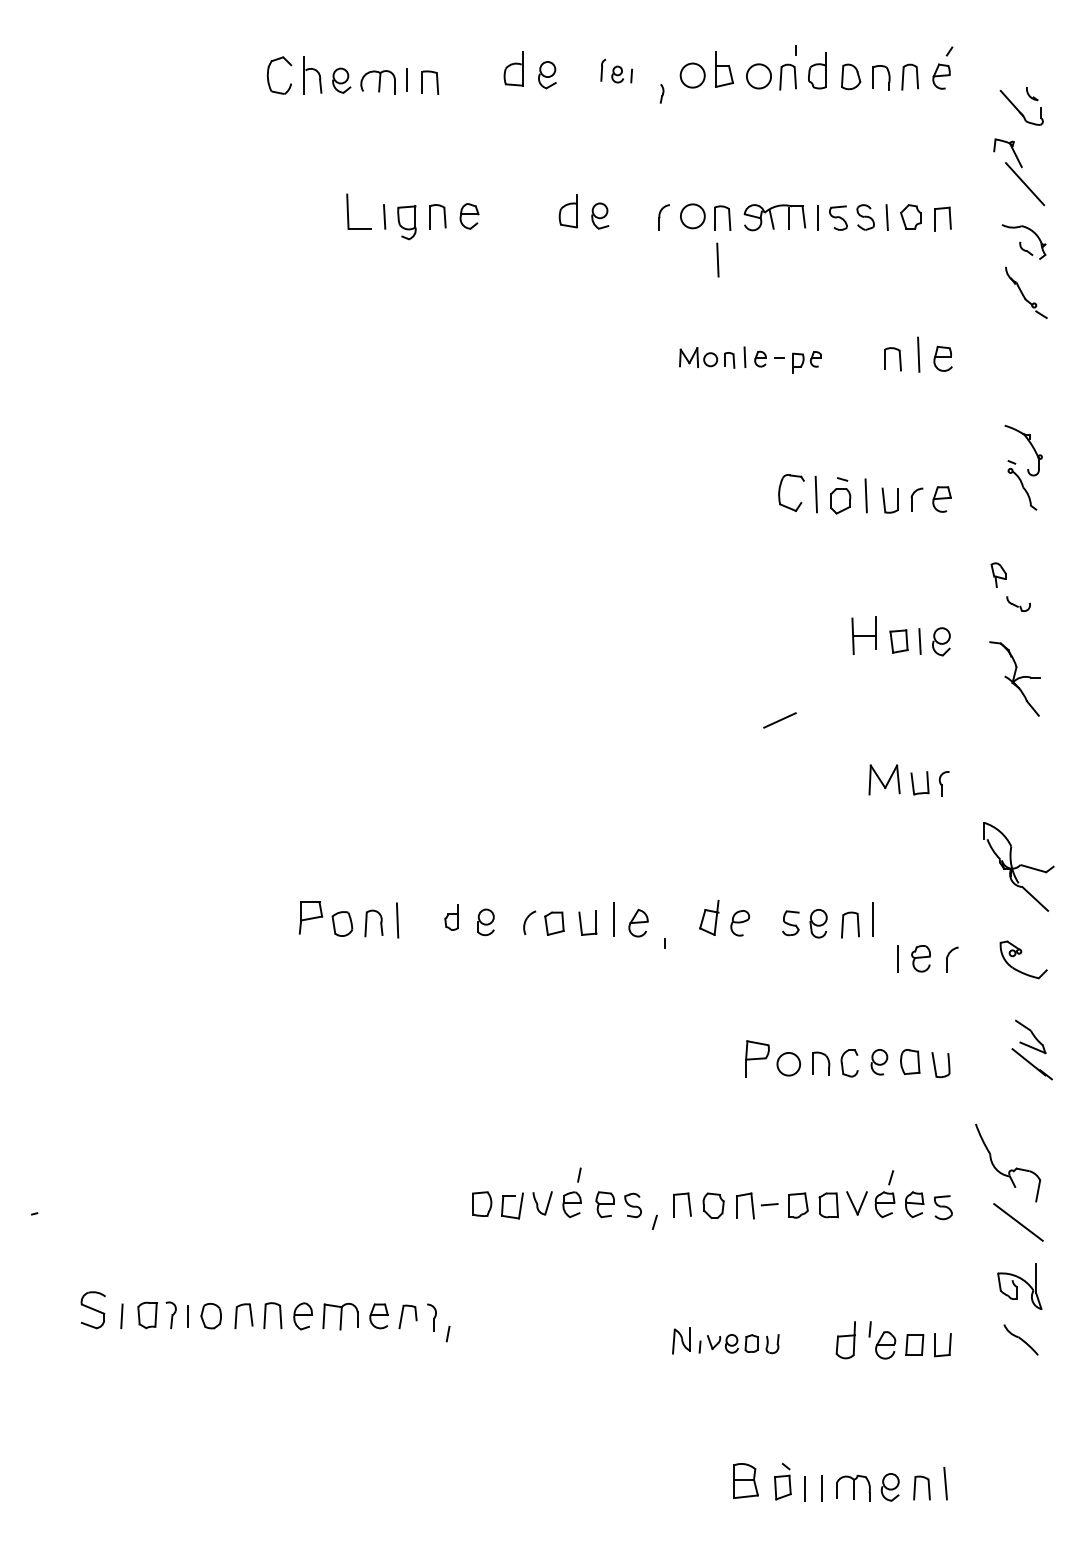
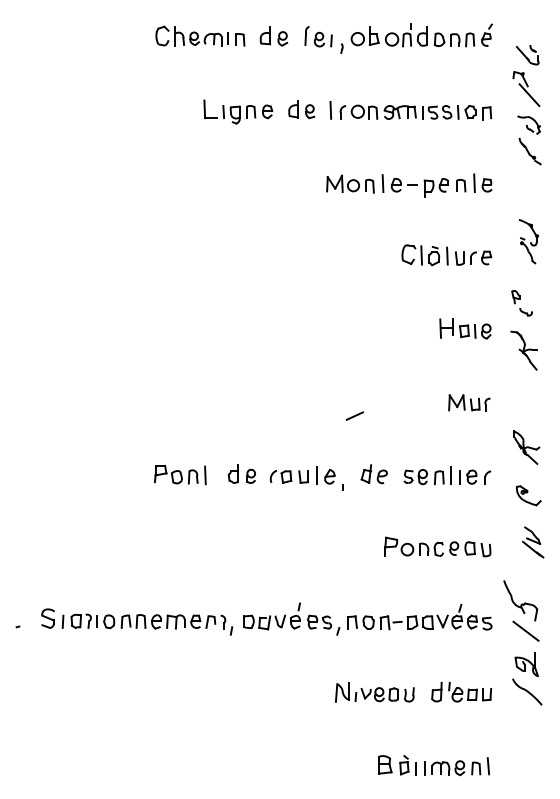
part: (616, 70) -> (318, 36), size x1.67
part: (353, 74) -> (200, 35), moved
part: (413, 215) -> (238, 111), moved
line: (717, 260) -> (330, 110), moved
part: (750, 359) -> (387, 185), size x1.67
line: (779, 719) -> (354, 415), moved
part: (1019, 866) -> (526, 447), size x0.71
part: (450, 916) -> (232, 473), size x1.43
part: (928, 957) -> (475, 476), moved
part: (266, 1315) -> (137, 621), moved
part: (1021, 1338) -> (527, 691), size x1.67
part: (724, 1340) -> (374, 692), size x1.43

